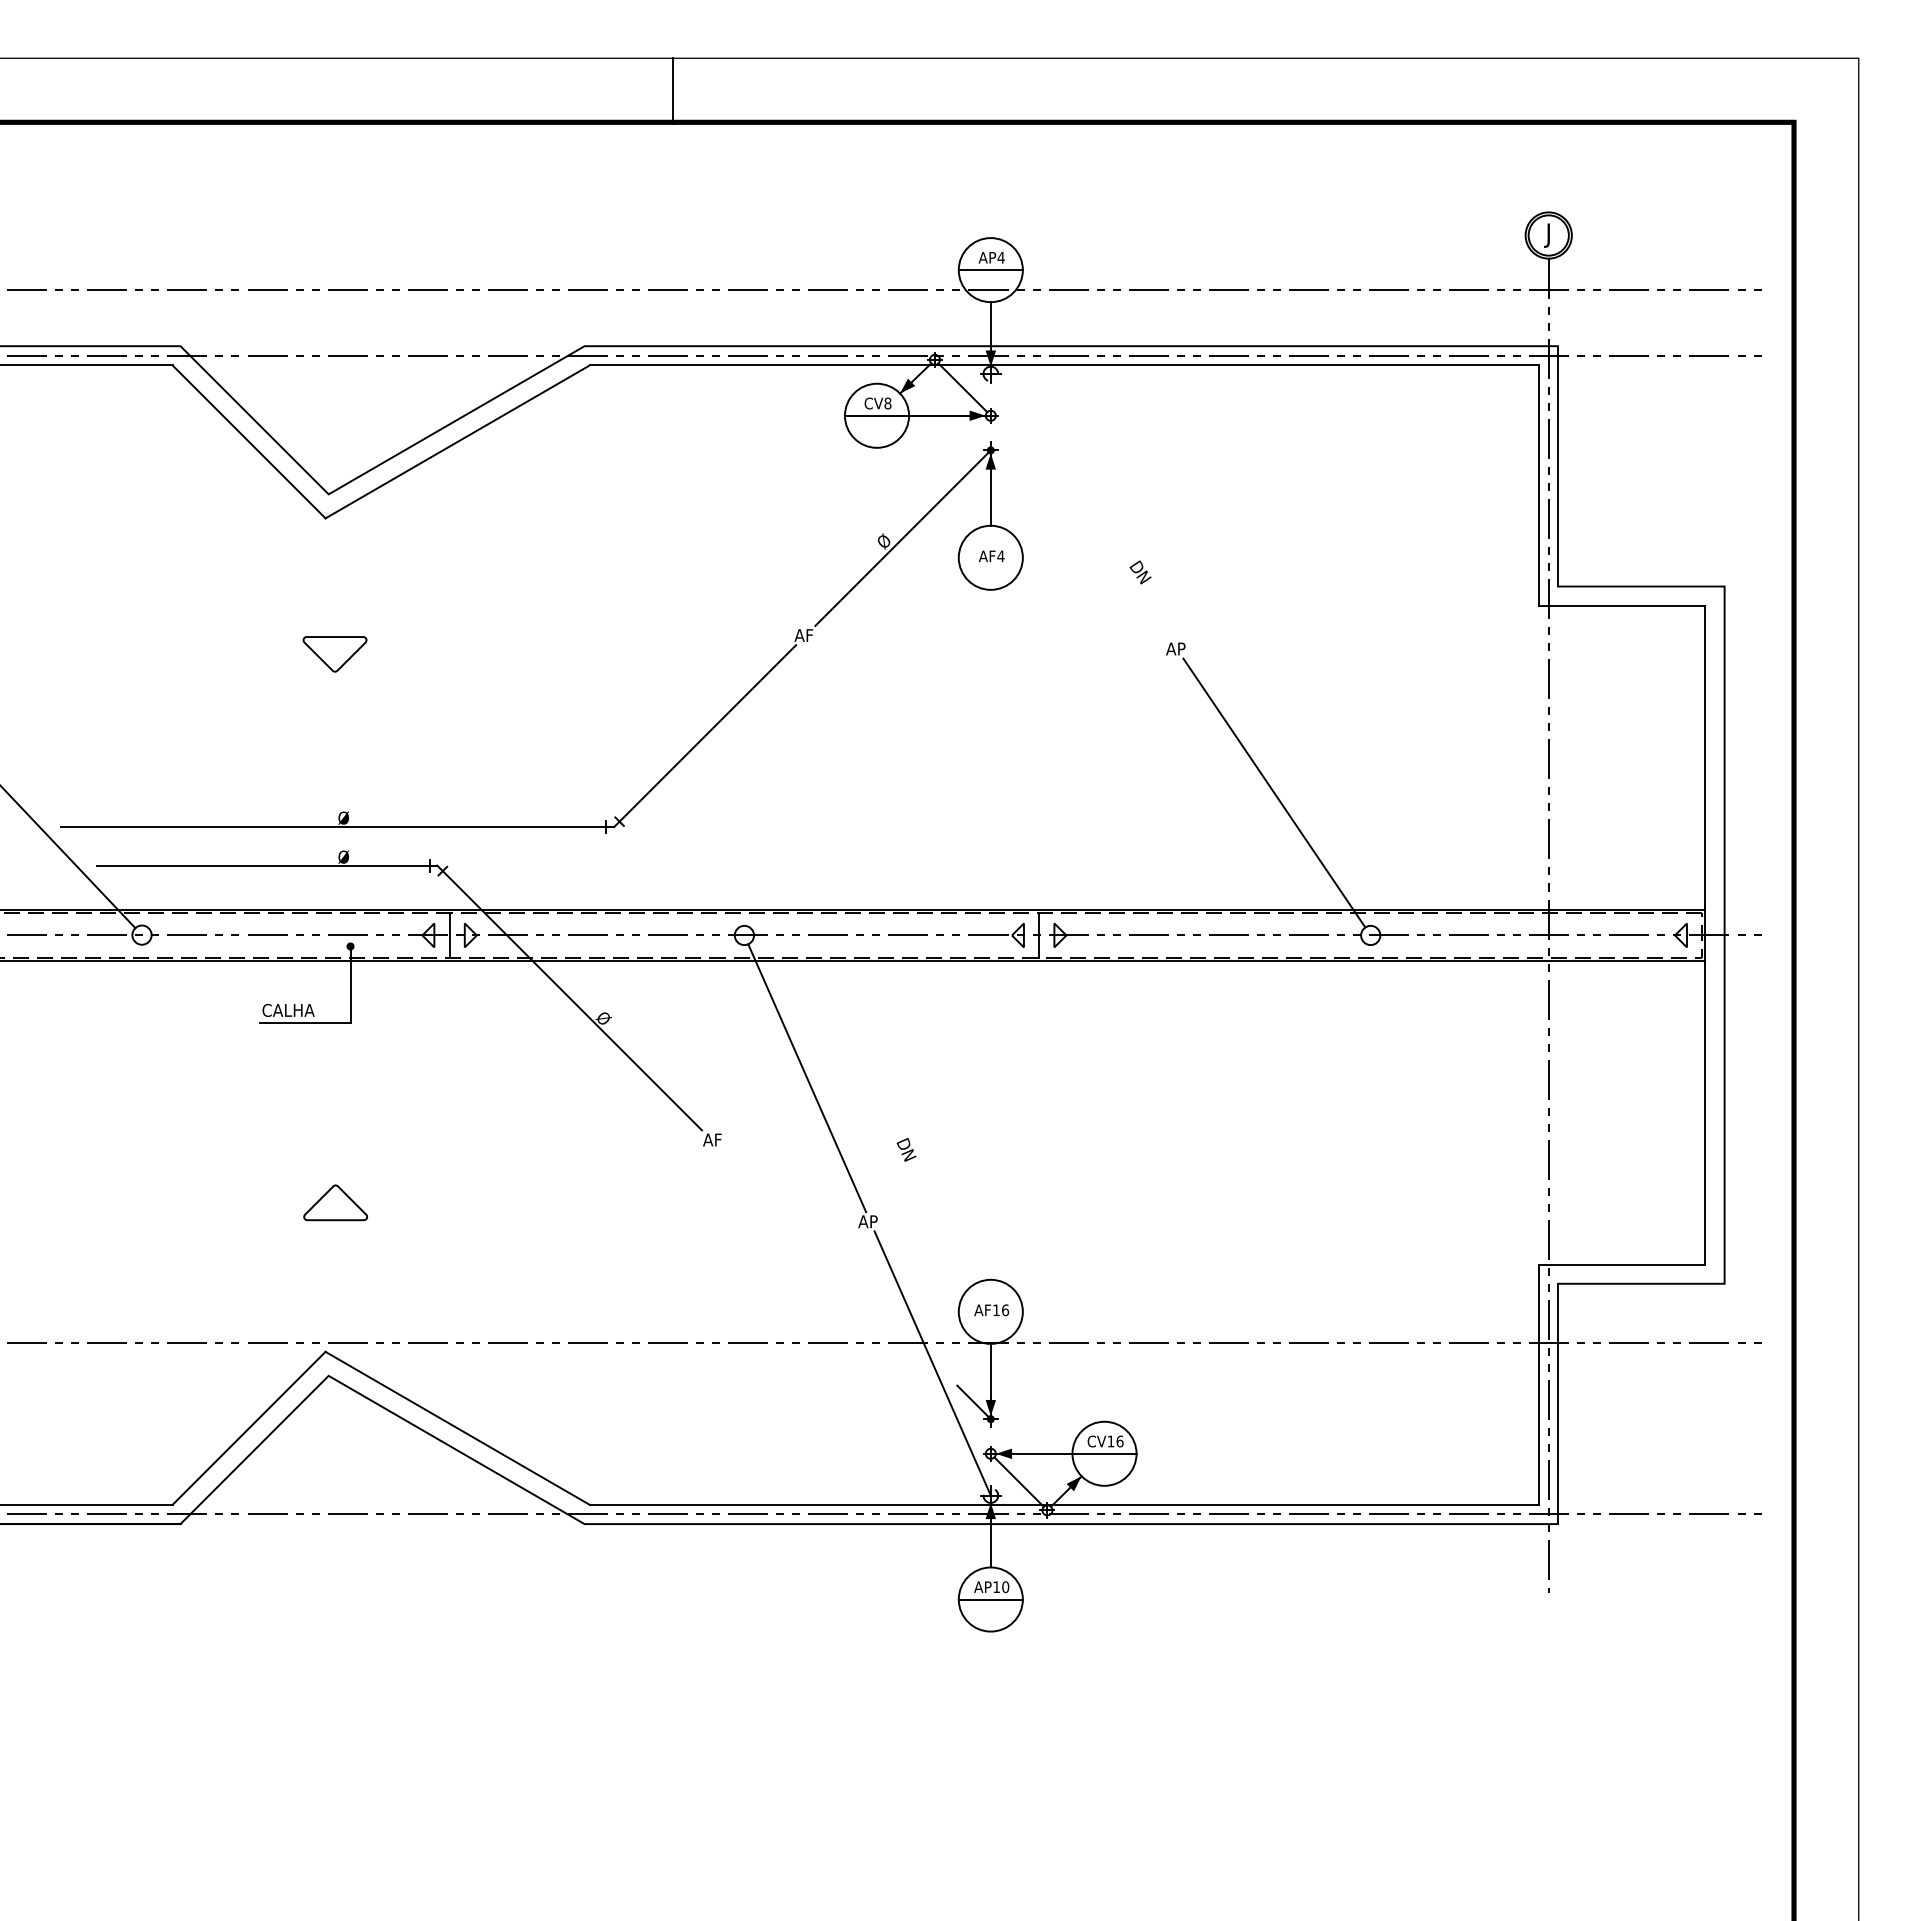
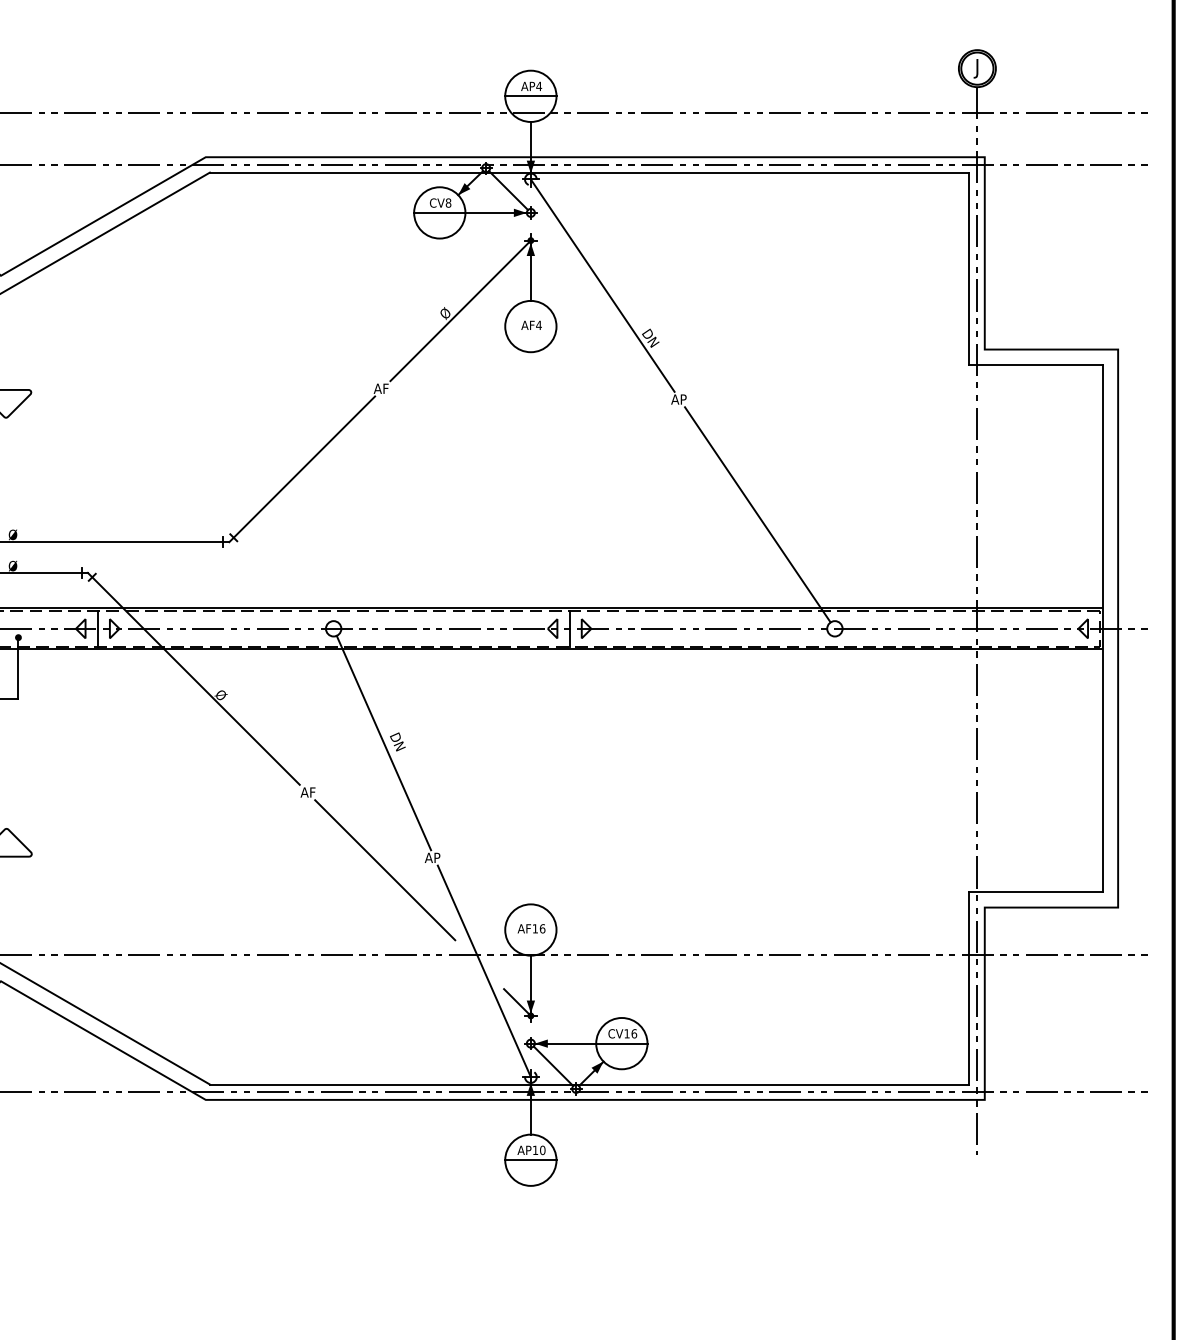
line: (1080, 506) -> (602, 285), added
text: (906, 1149) -> (397, 741), moved
line: (808, 1236) -> (384, 869), added

